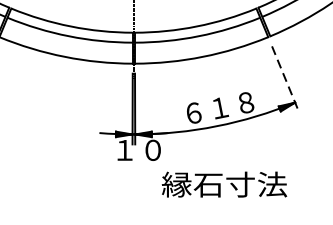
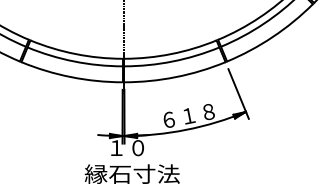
line: (285, 79) -> (238, 94), dashed -> solid
text: (223, 183) -> (131, 173), moved

